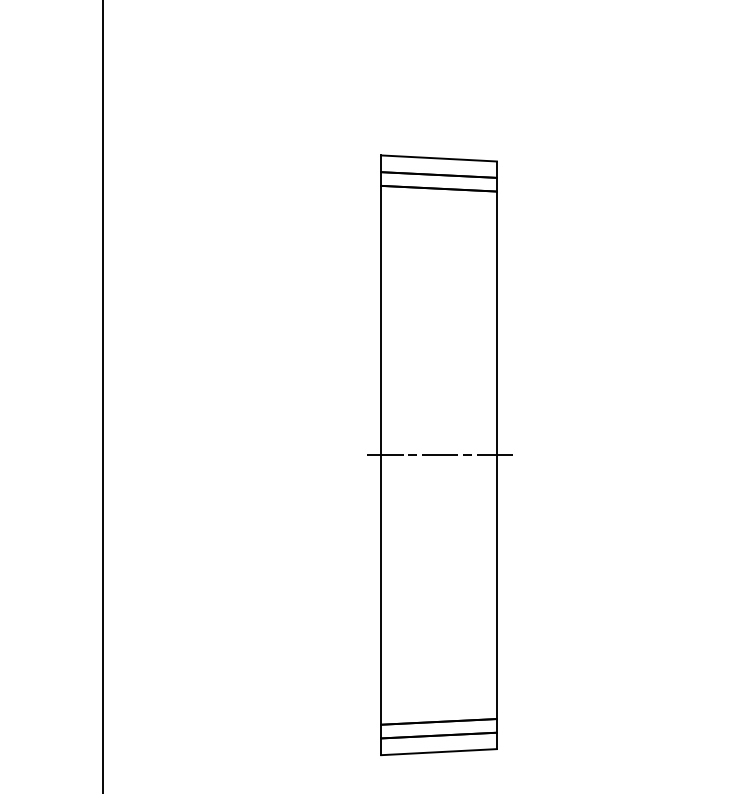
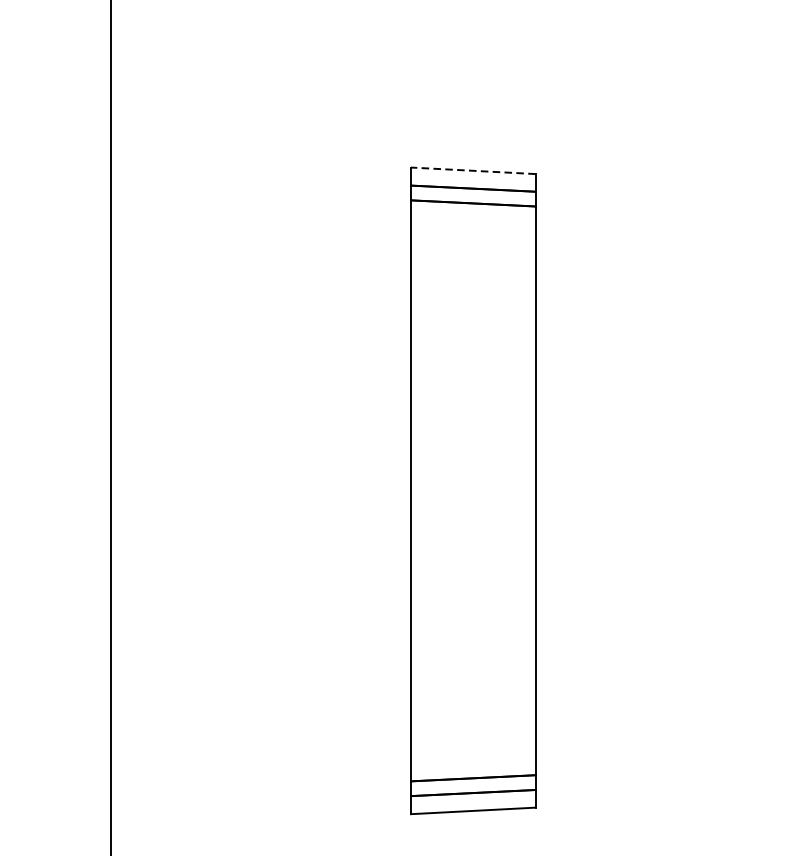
line: (439, 158) -> (473, 170), solid -> dashed
line: (439, 455) -> (473, 491), removed

